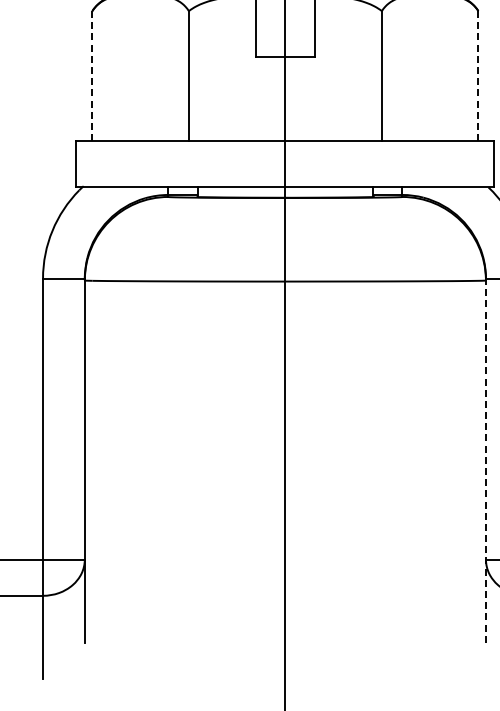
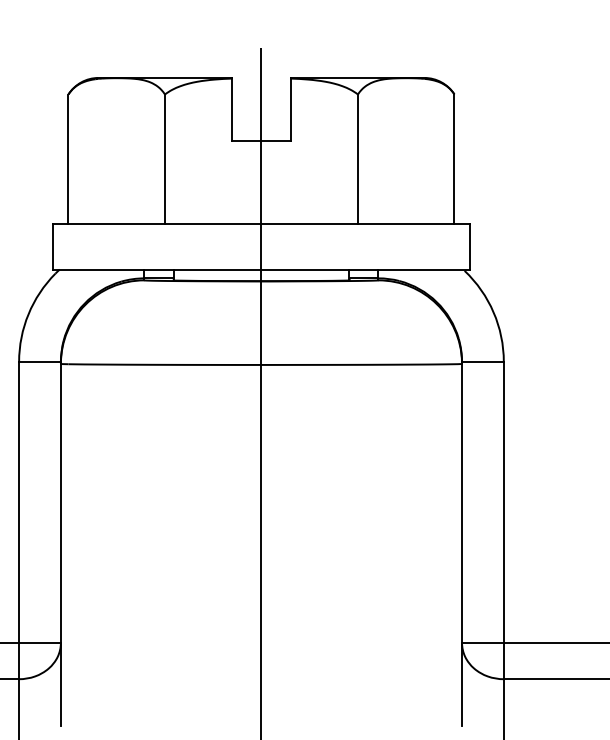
line: (92, 76) -> (68, 159), dashed -> solid
line: (478, 76) -> (454, 159), dashed -> solid
line: (486, 460) -> (462, 543), dashed -> solid

